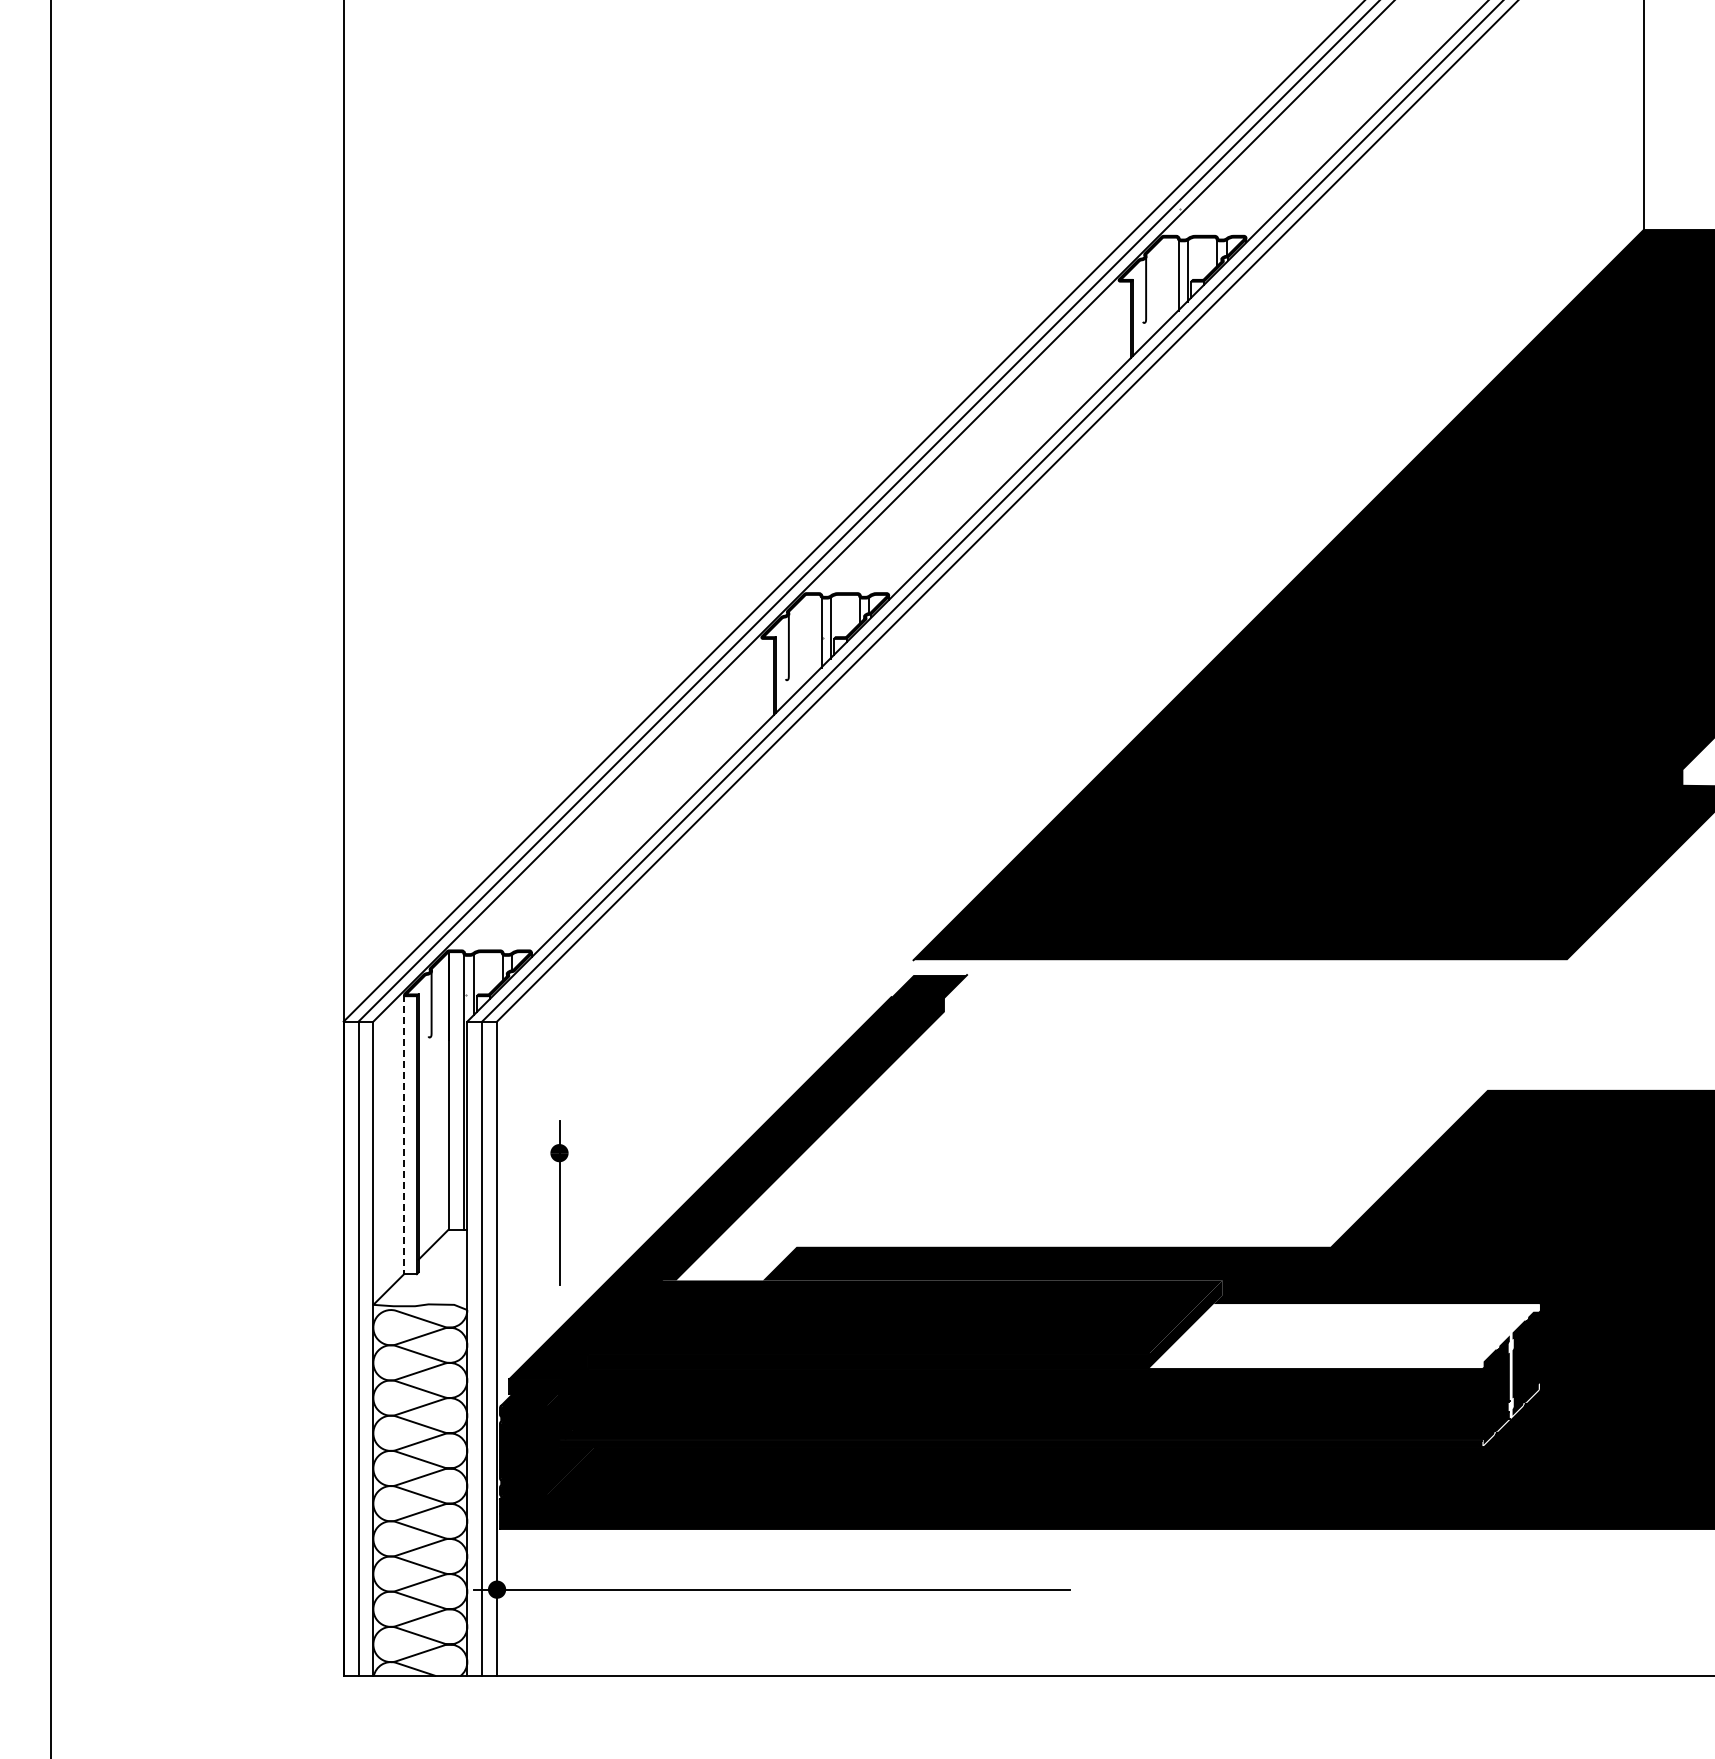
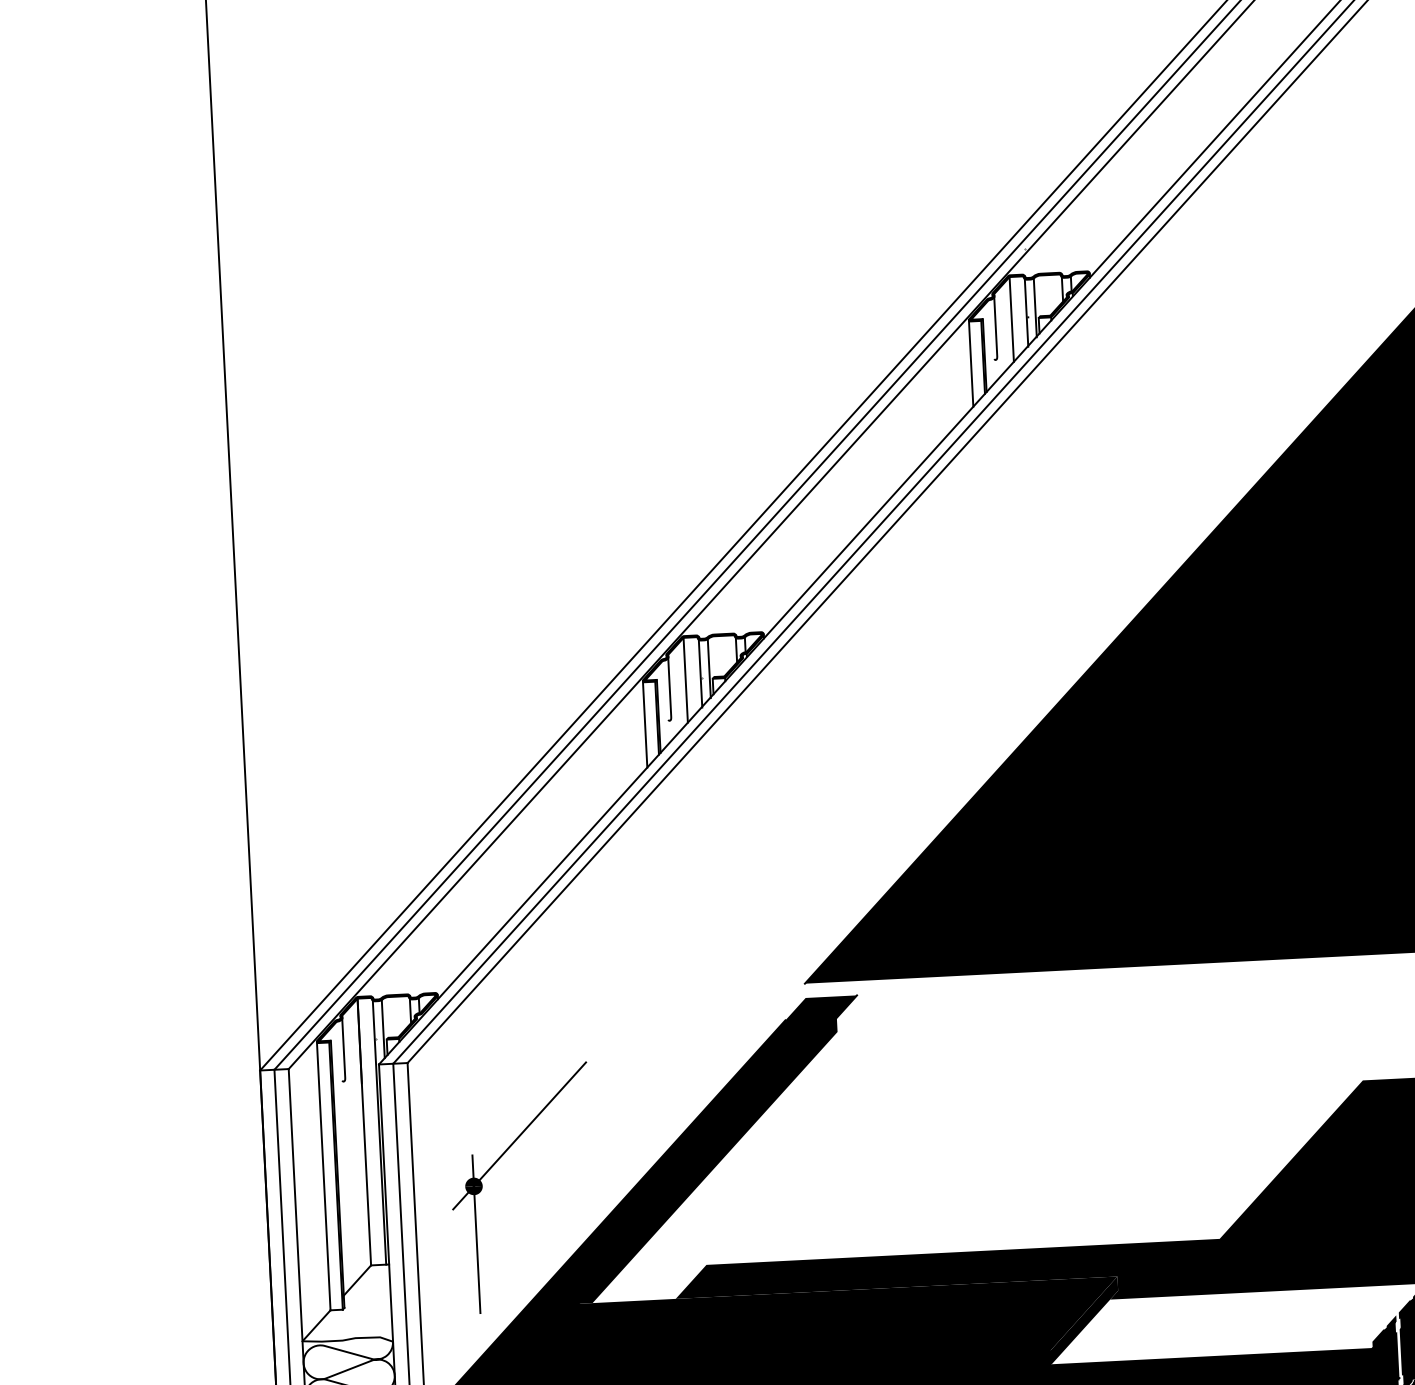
line: (1163, 281) -> (1012, 319), added
line: (1118, 325) -> (970, 363), added
line: (805, 639) -> (685, 680), added
line: (761, 682) -> (645, 724), added
line: (609, 1102) -> (519, 1135), added
line: (404, 1134) -> (324, 1176), dashed -> solid

